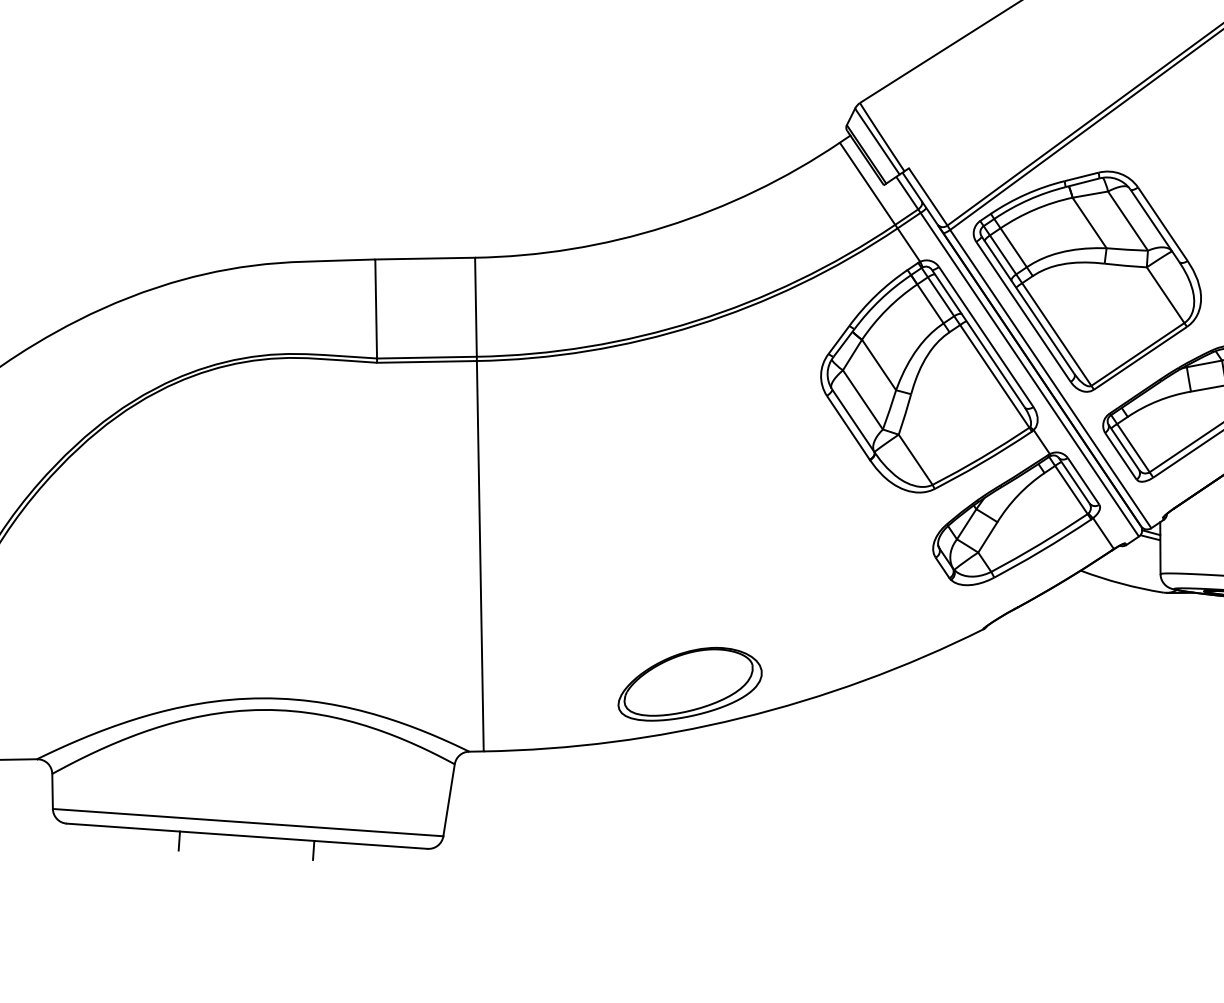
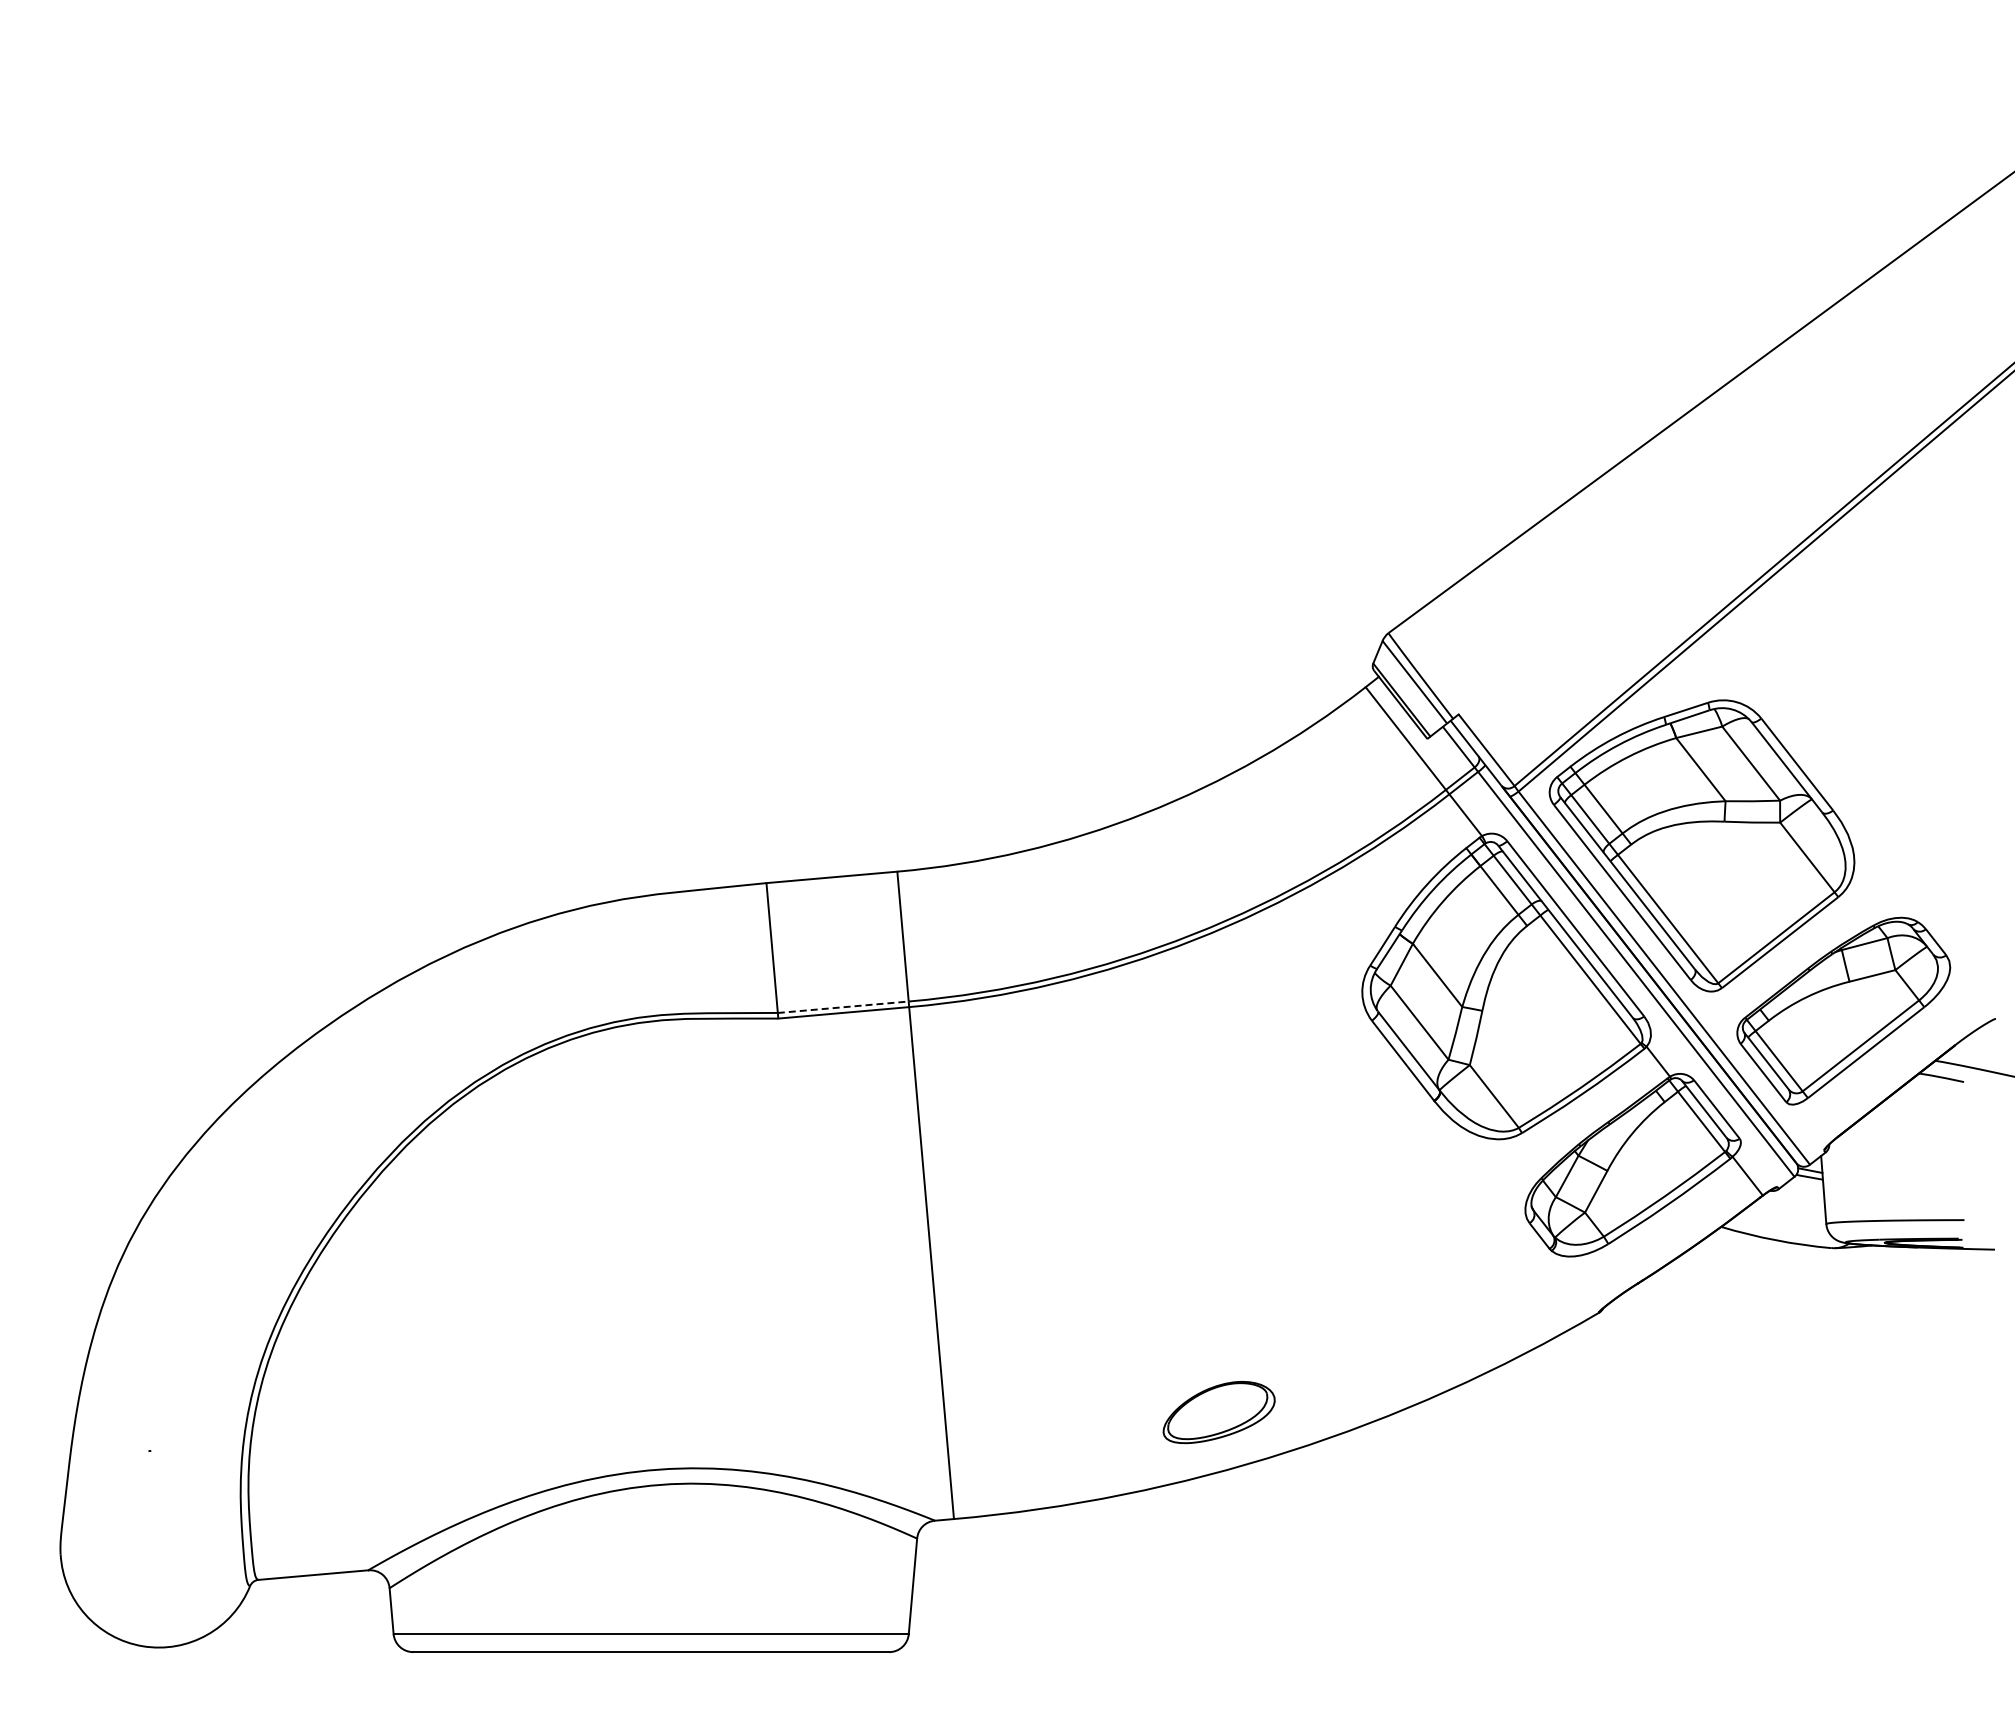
line: (427, 357) -> (843, 1007), solid -> dashed
part: (689, 684) -> (1218, 1412), size x0.6
line: (179, 840) -> (562, 1664), removed
line: (313, 850) -> (739, 1664), removed

